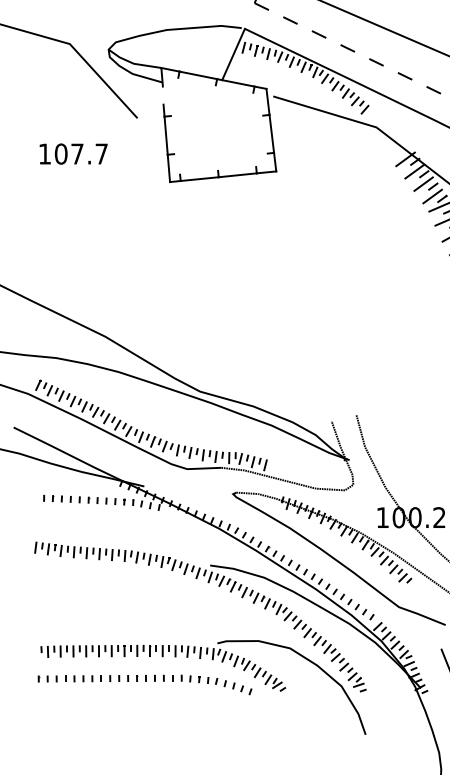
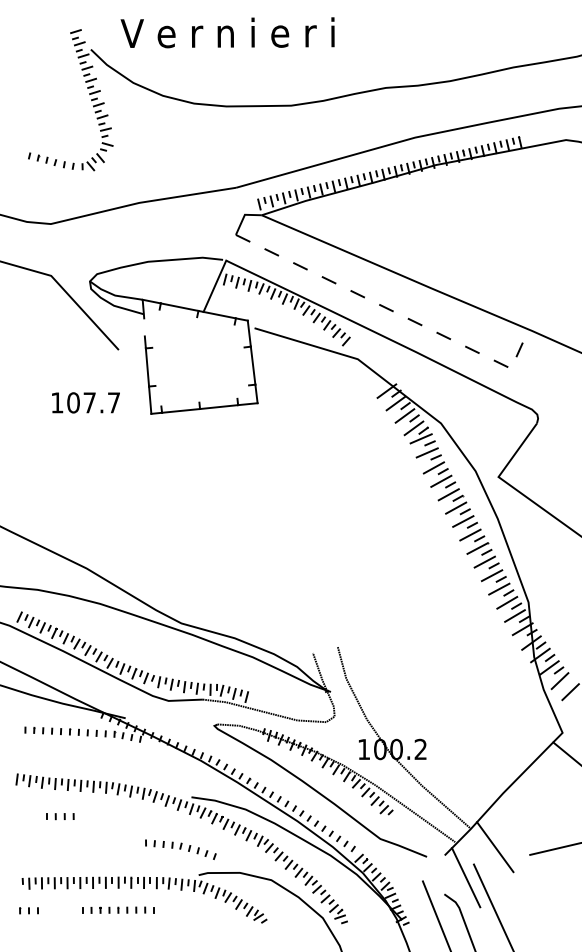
text: (73, 153) -> (85, 402), moved
part: (79, 678) -> (60, 816), moved
part: (216, 684) -> (180, 849), moved

